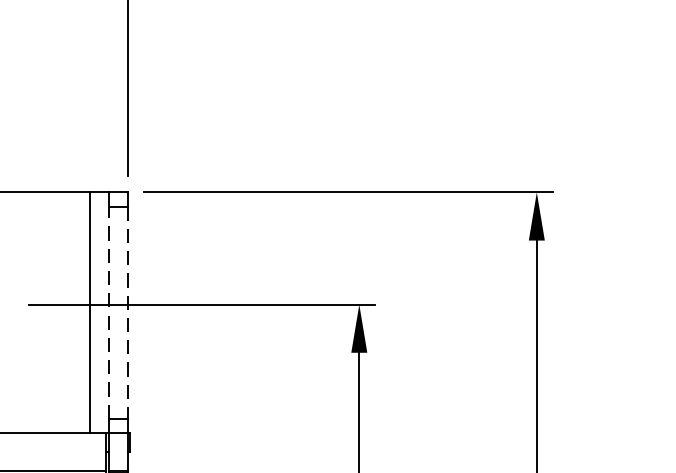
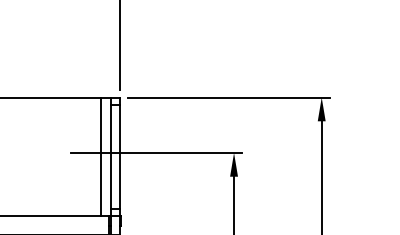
line: (109, 311) -> (110, 156), dashed -> solid
line: (129, 313) -> (120, 157), dashed -> solid

